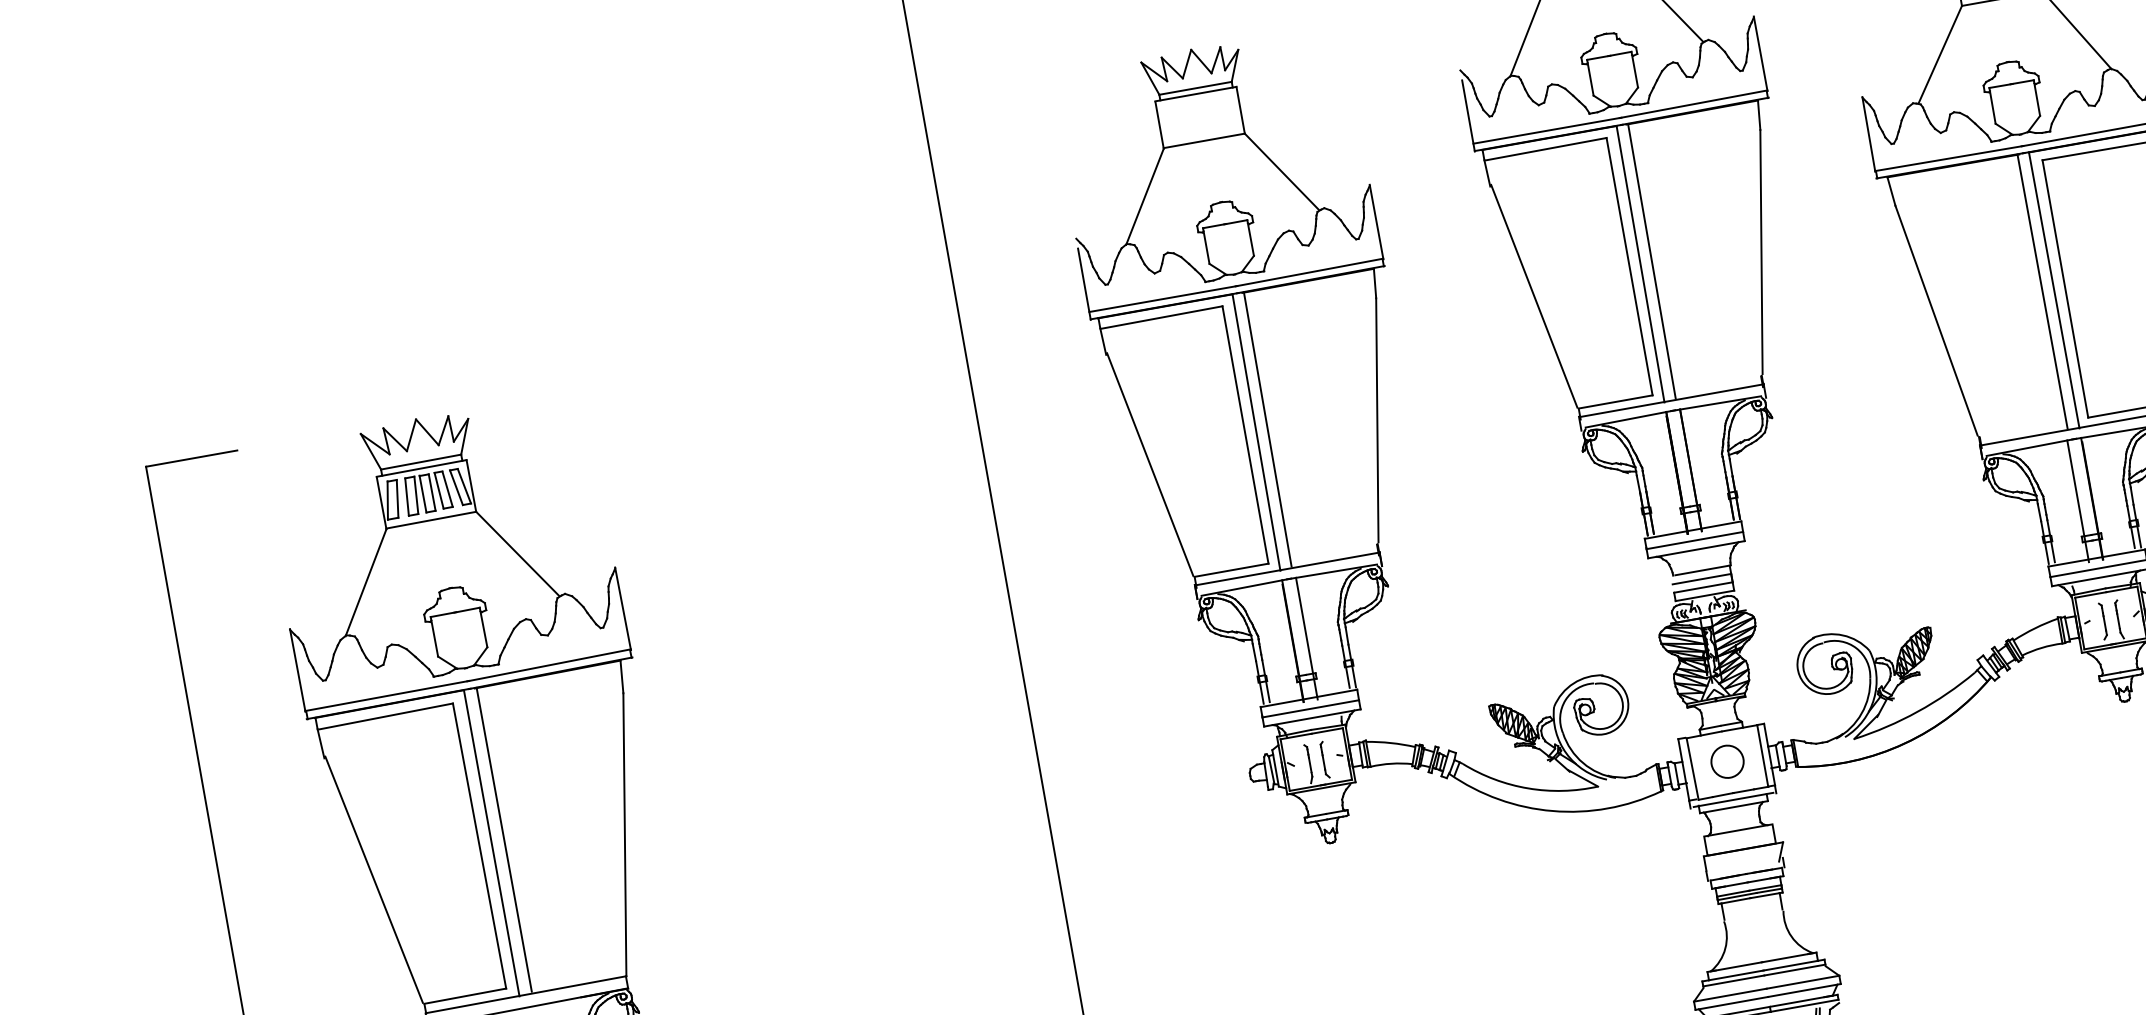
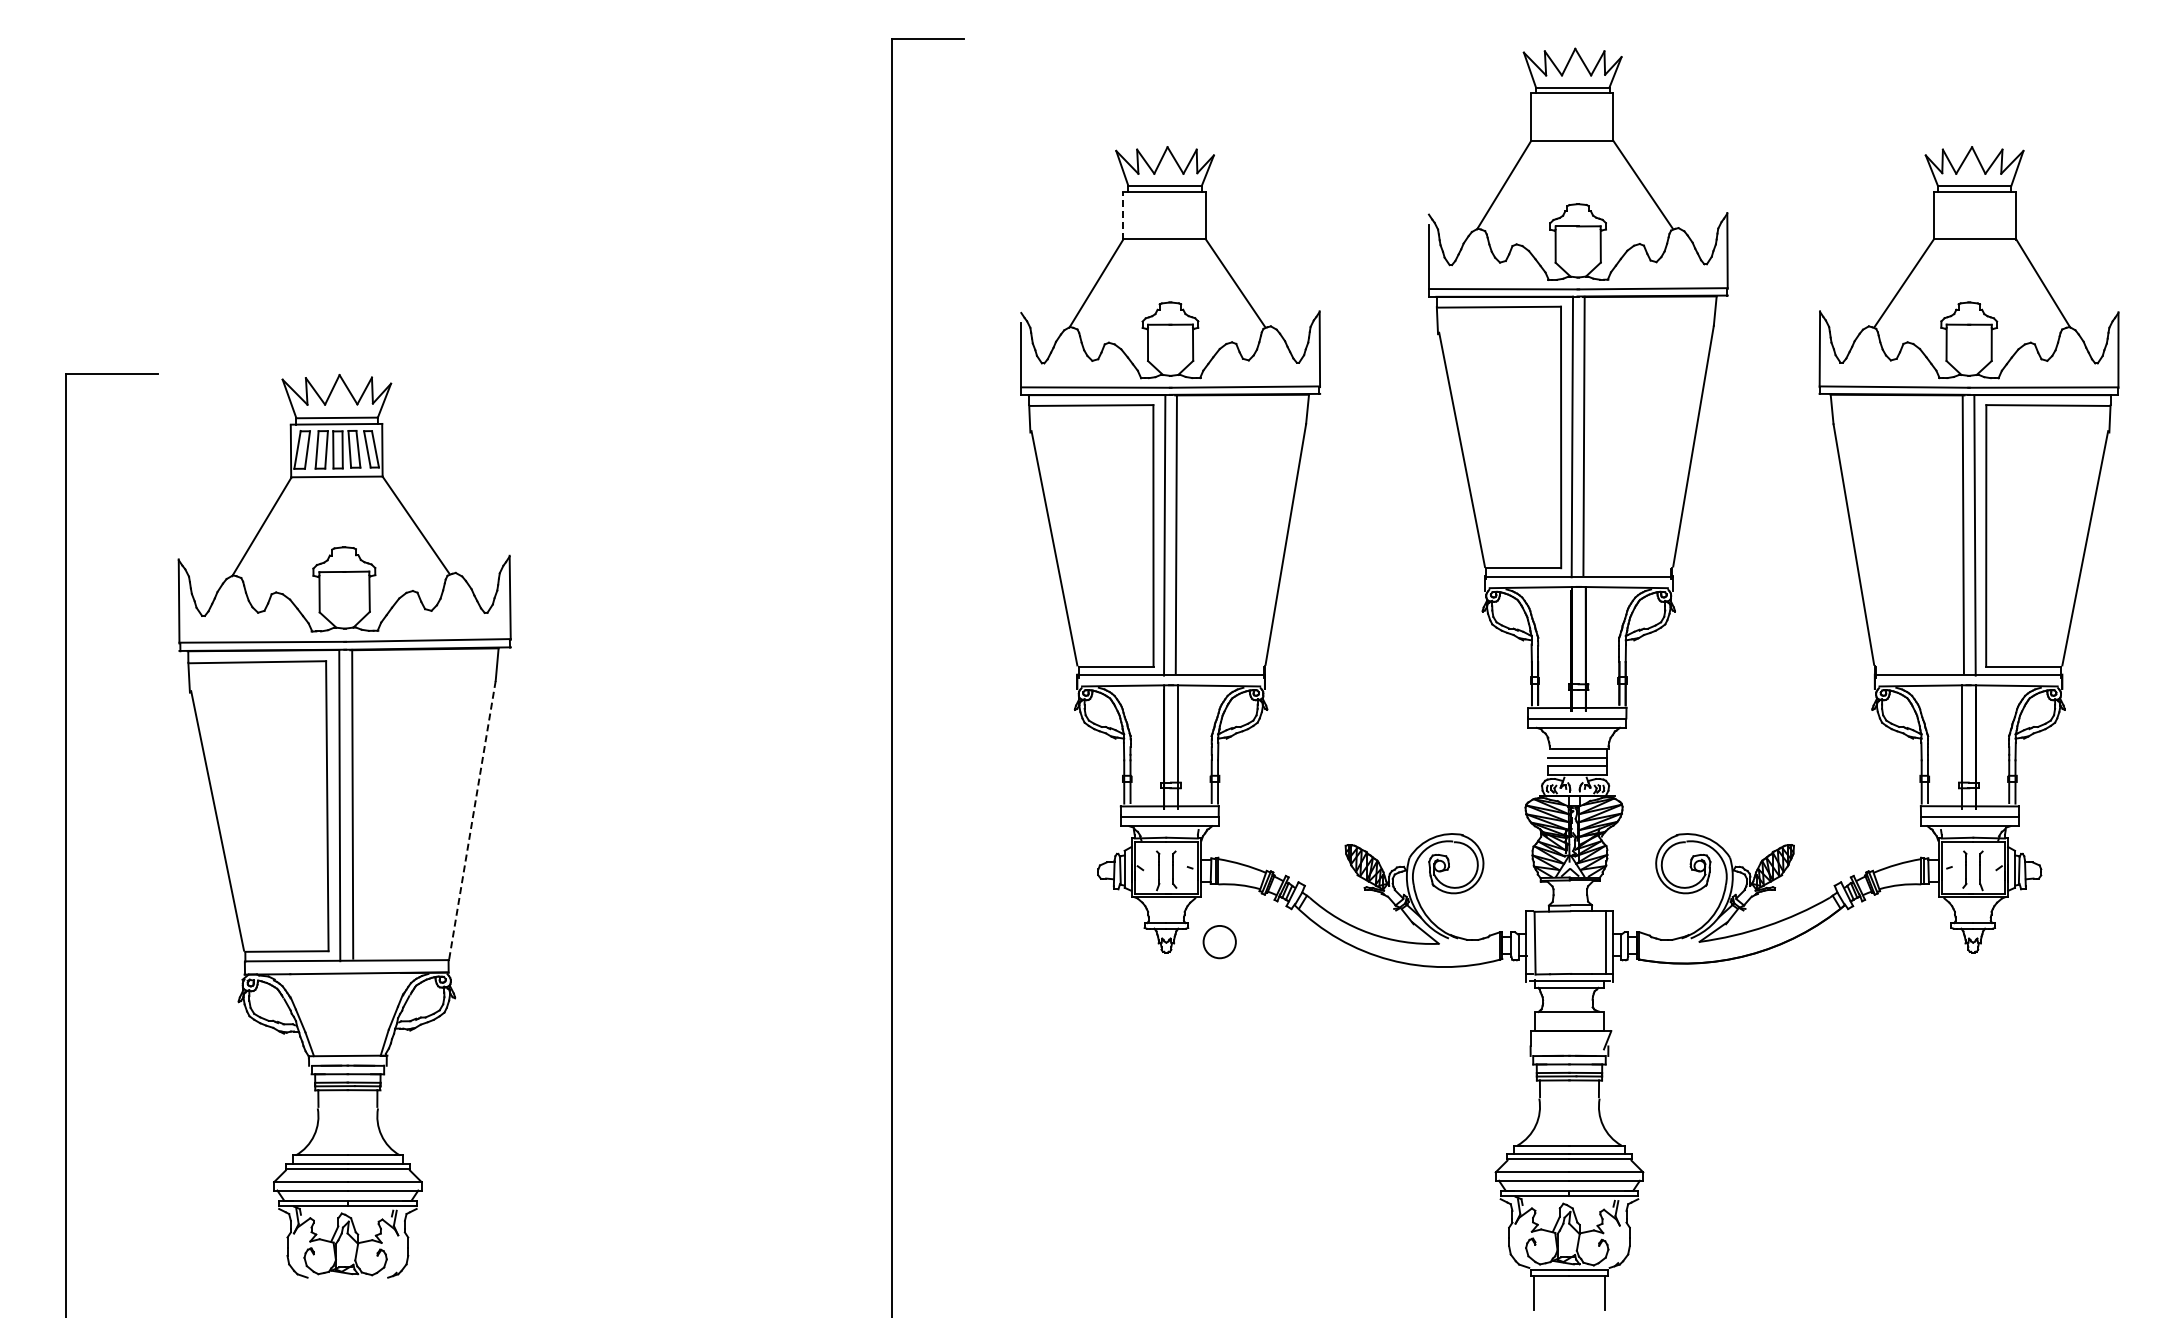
line: (1159, 124) -> (1123, 215), solid -> dashed
circle: (1727, 762) -> (1219, 942), moved
line: (625, 835) -> (472, 821), solid -> dashed

